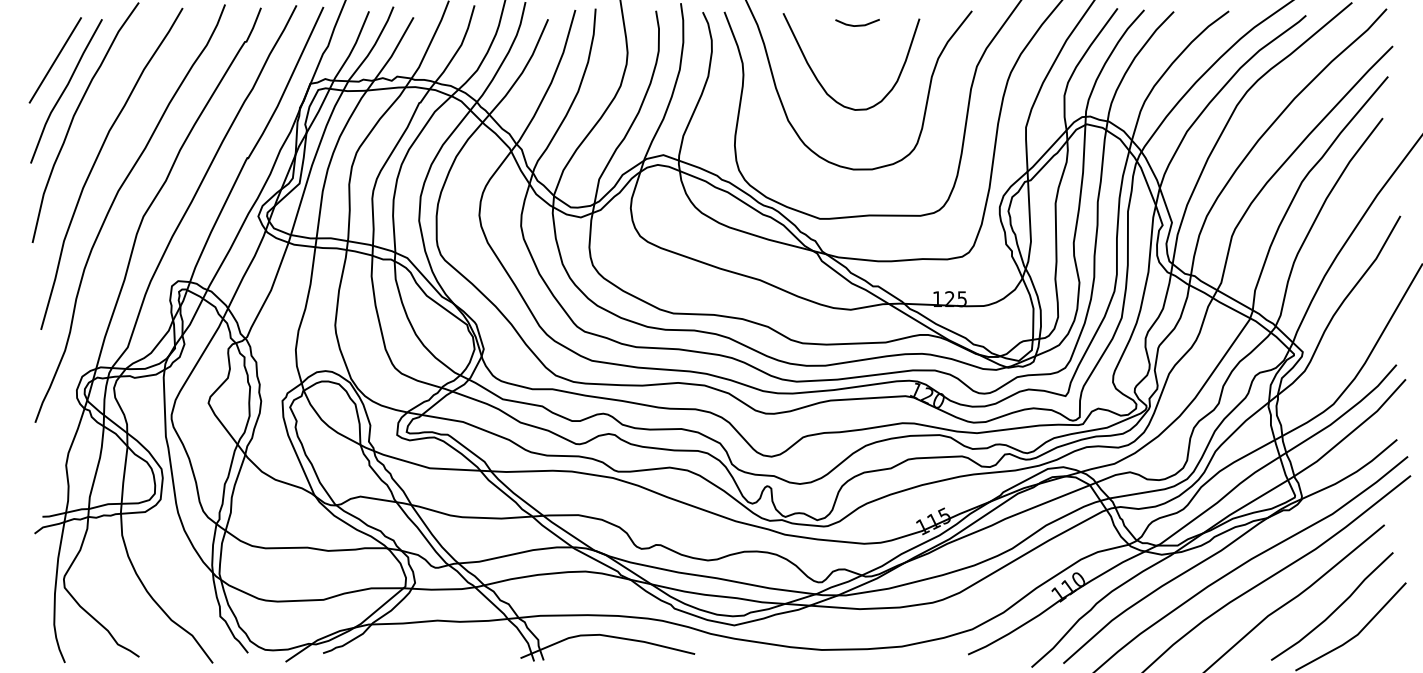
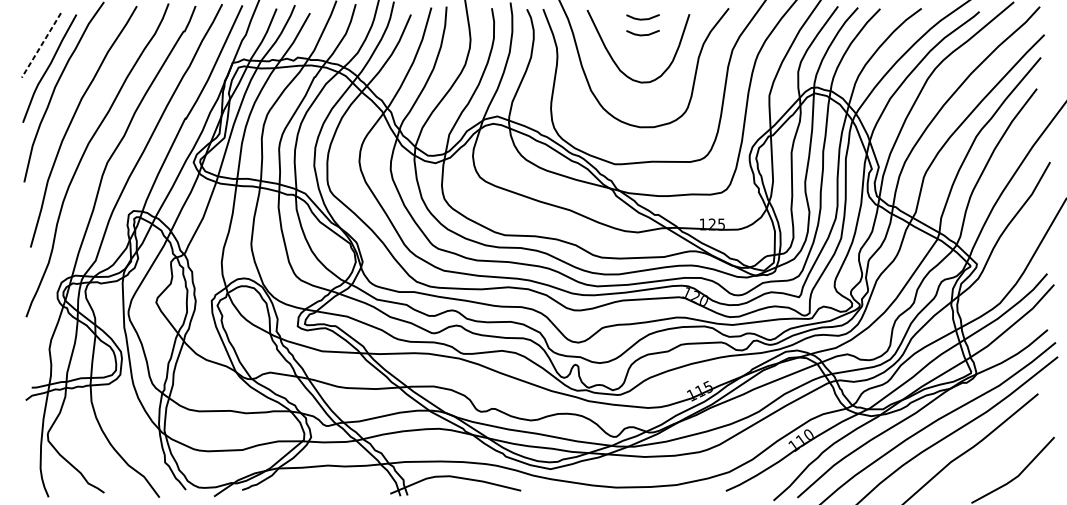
line: (858, 45) -> (643, 34), added
line: (55, 60) -> (41, 45), solid -> dashed
curve: (1333, 610) -> (1000, 458), removed

